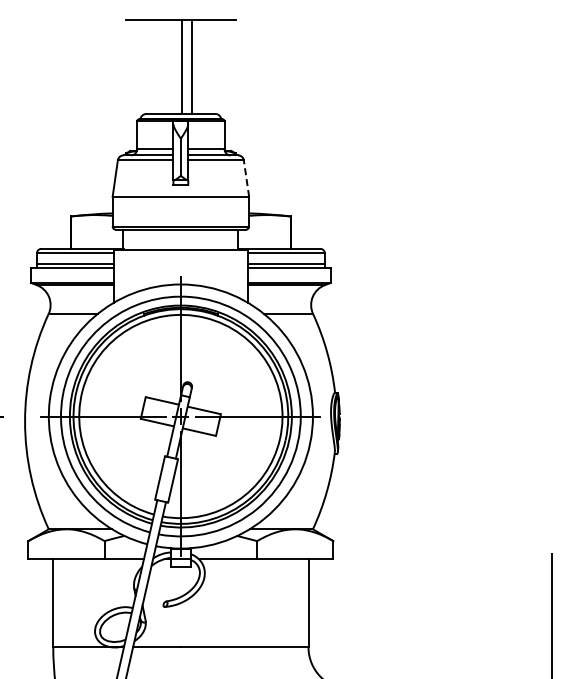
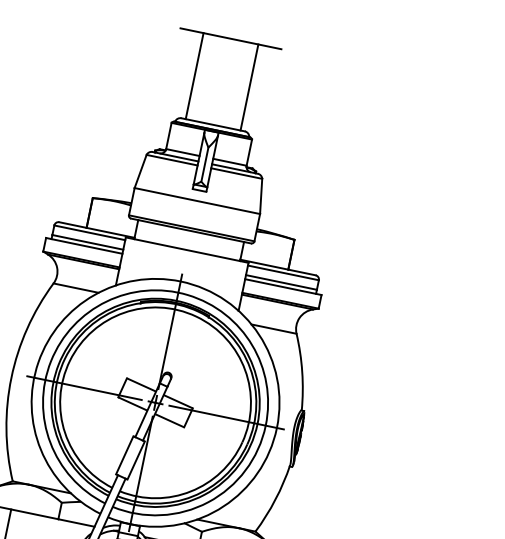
line: (182, 66) -> (195, 75), moved
line: (191, 66) -> (249, 86), moved
line: (246, 178) -> (261, 196), dashed -> solid

